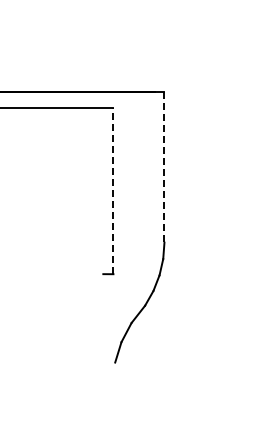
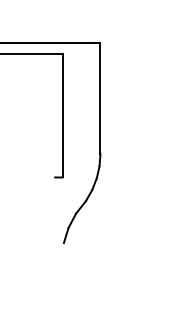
line: (164, 167) -> (100, 98), dashed -> solid
line: (113, 190) -> (62, 115), dashed -> solid

